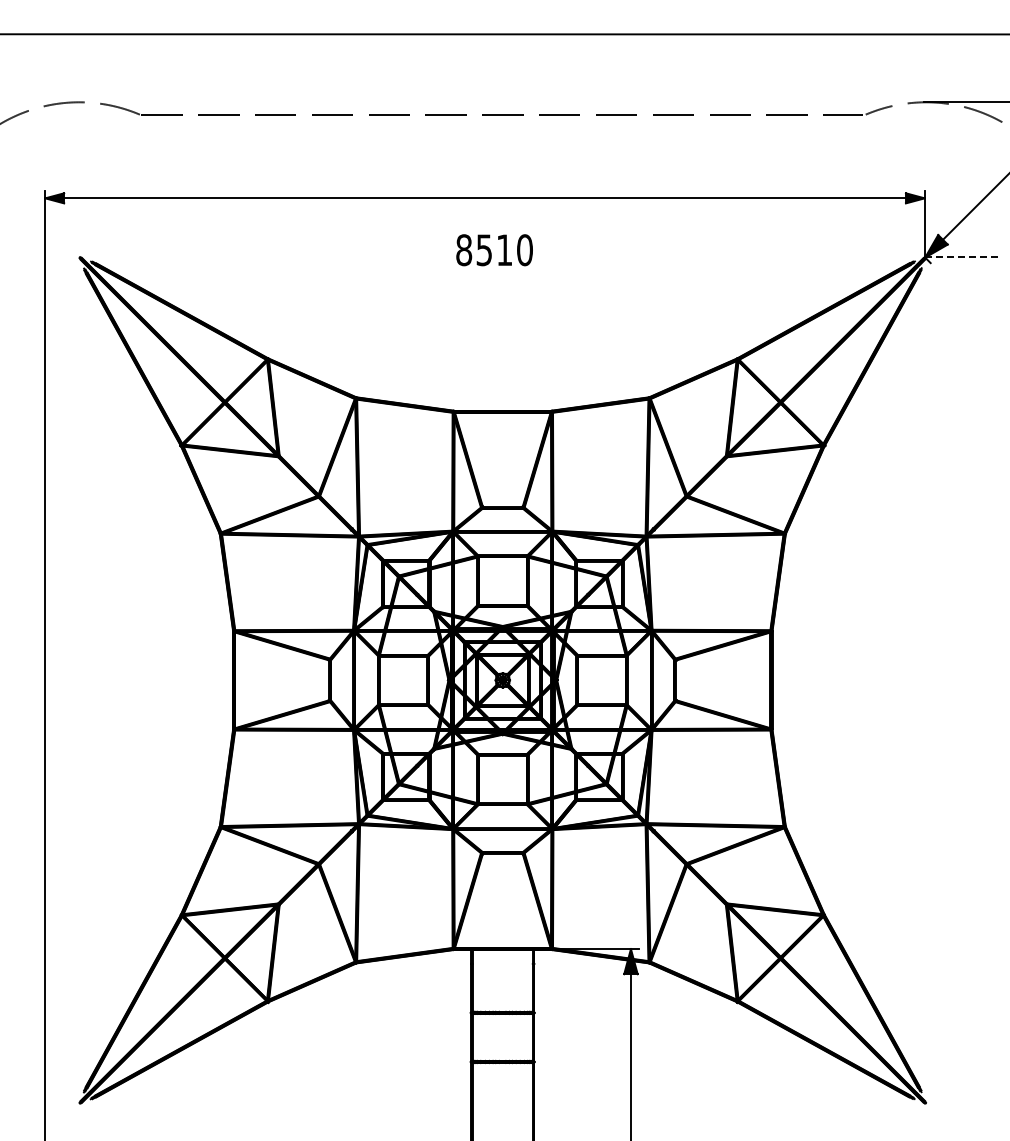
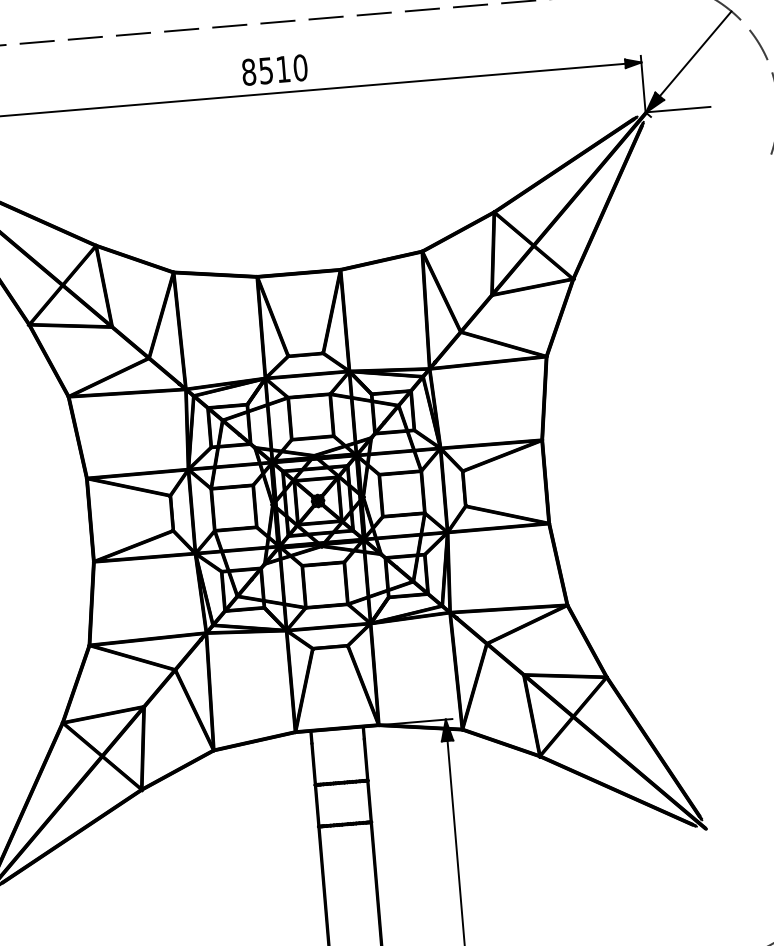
text: (494, 250) -> (274, 70), moved
line: (963, 257) -> (678, 109), dashed -> solid

